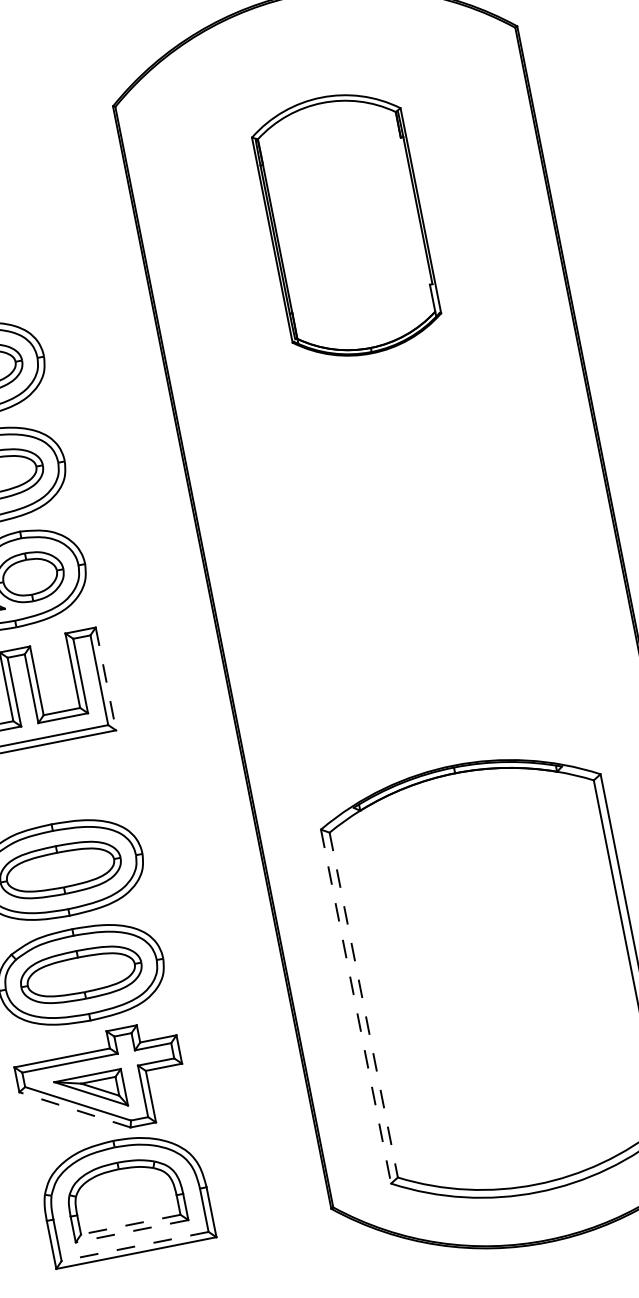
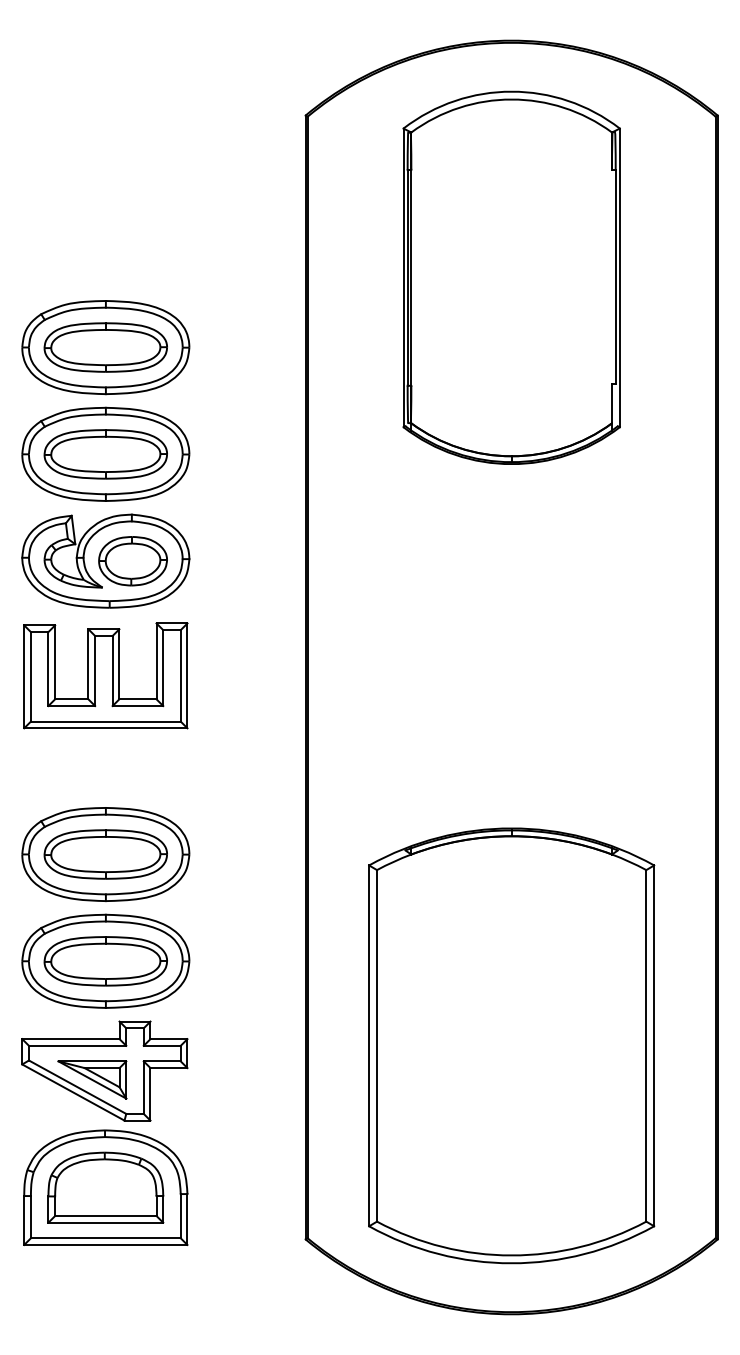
part: (346, 225) -> (511, 277), size x1.43
line: (106, 679) -> (187, 676), dashed -> solid
line: (364, 1004) -> (377, 1045), dashed -> solid
line: (356, 1007) -> (369, 1046), dashed -> solid
line: (74, 1109) -> (72, 1092), dashed -> solid
line: (130, 1225) -> (105, 1216), dashed -> solid
line: (131, 1231) -> (105, 1222), dashed -> solid
line: (134, 1246) -> (105, 1238), dashed -> solid

